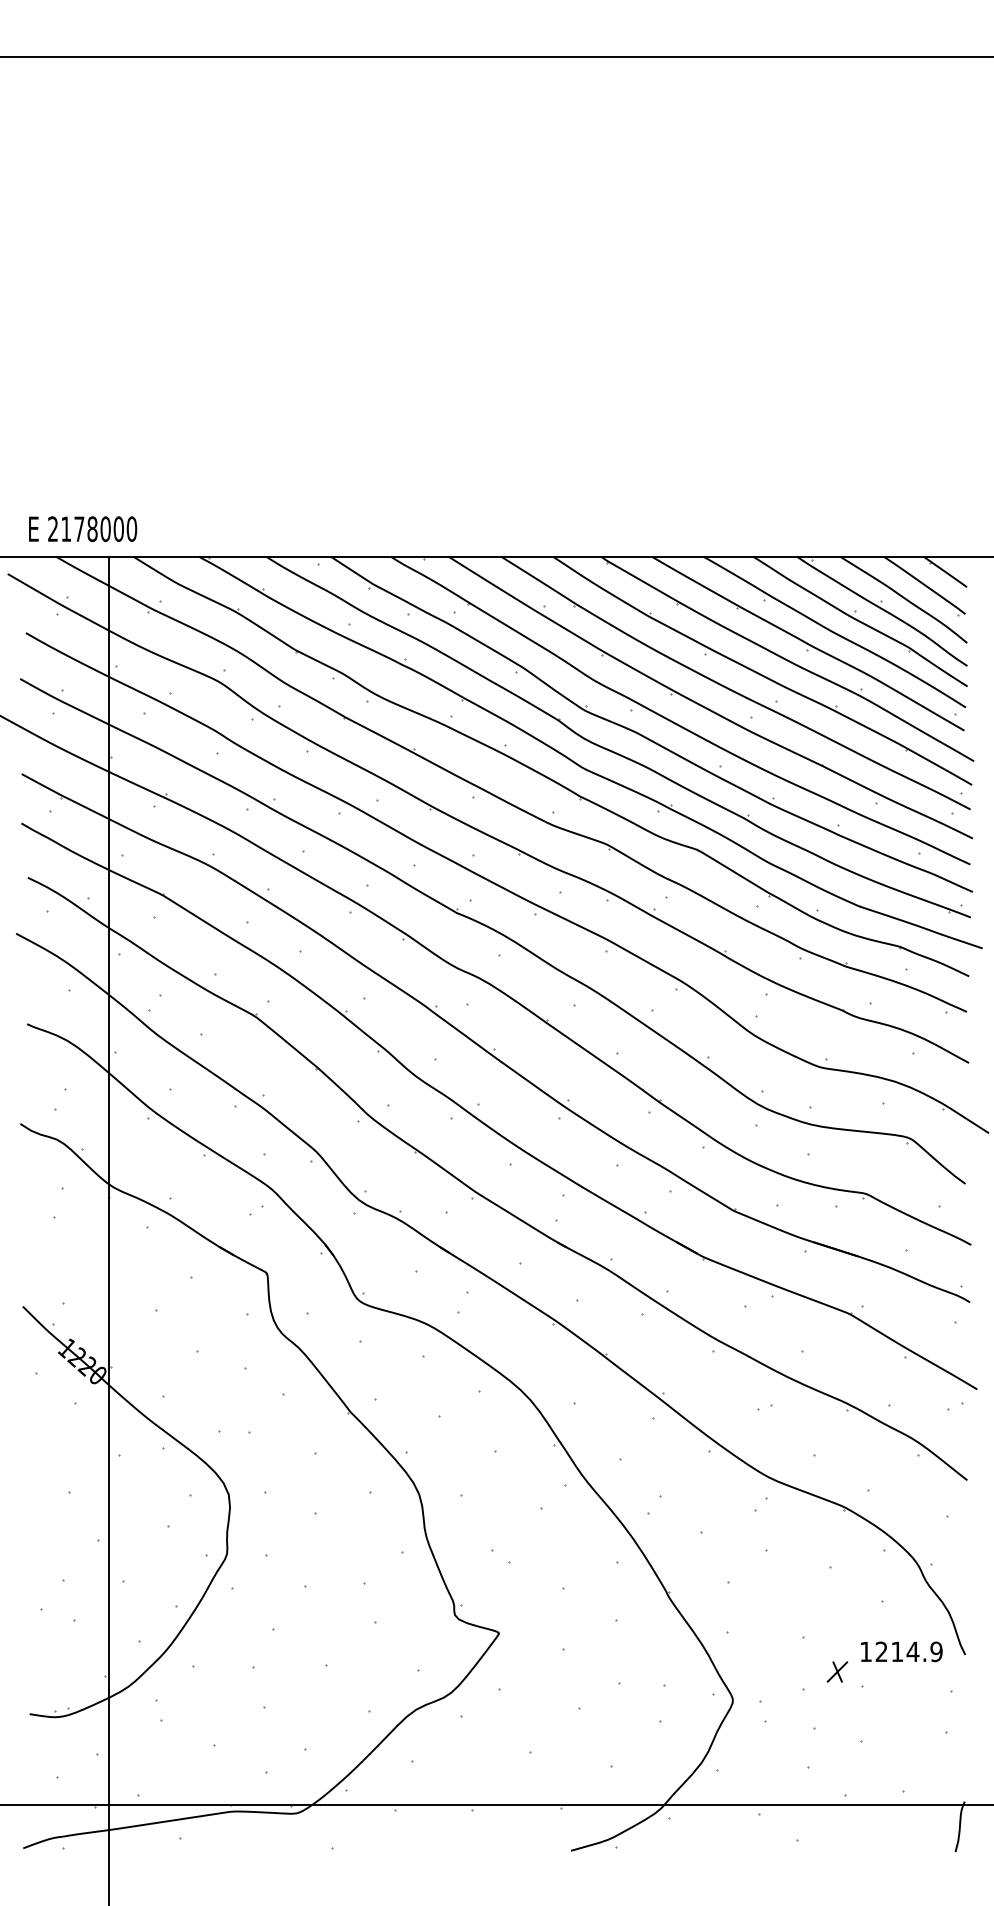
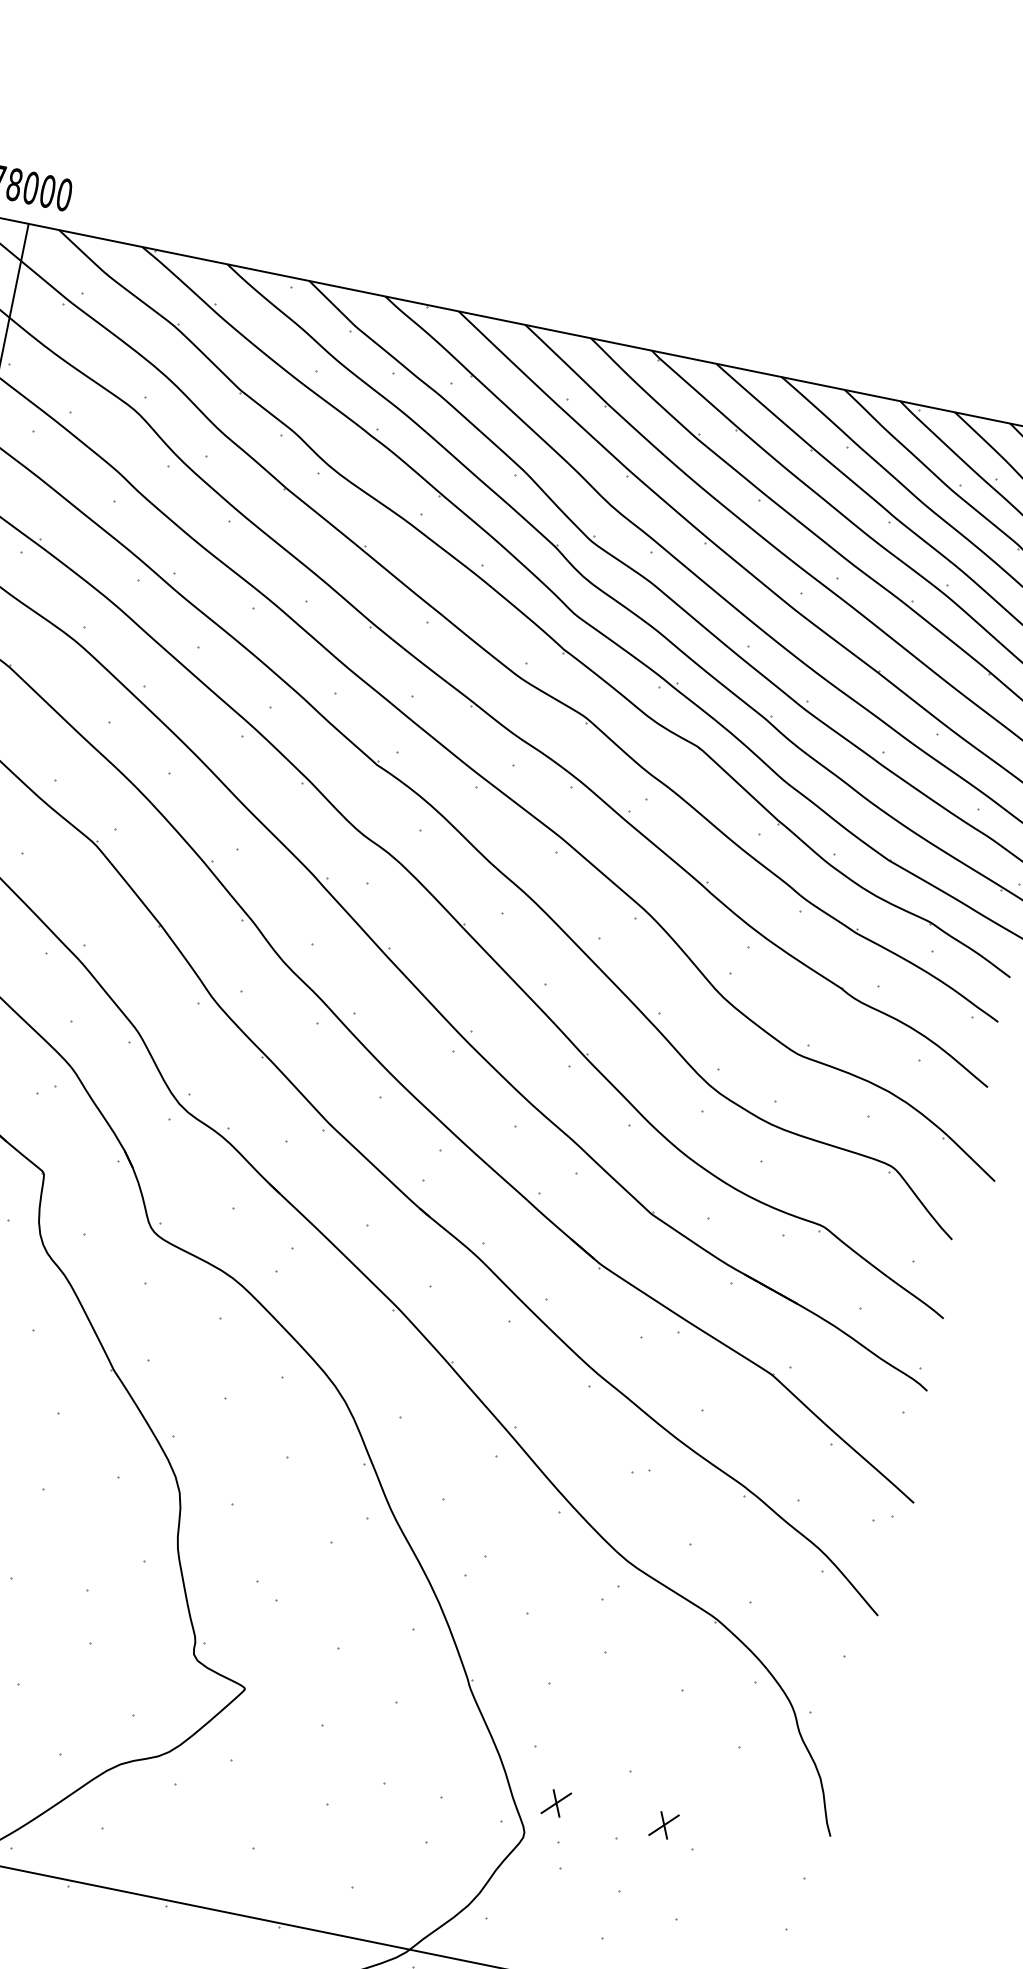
part: (901, 1651) -> (750, 1815), removed
part: (752, 1671) -> (556, 1802), added

